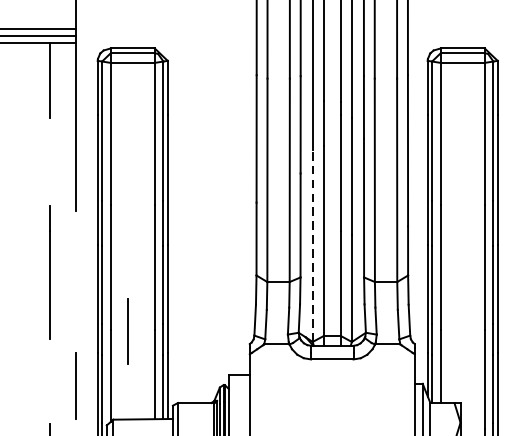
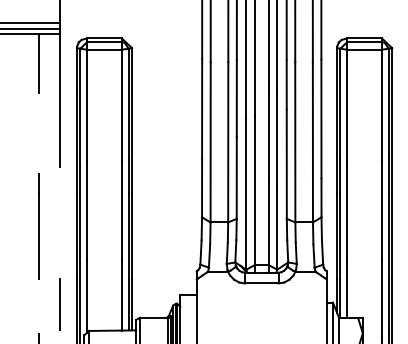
line: (312, 246) -> (246, 194), dashed -> solid
line: (49, 273) -> (38, 226), moved
line: (127, 331) -> (100, 261), removed

